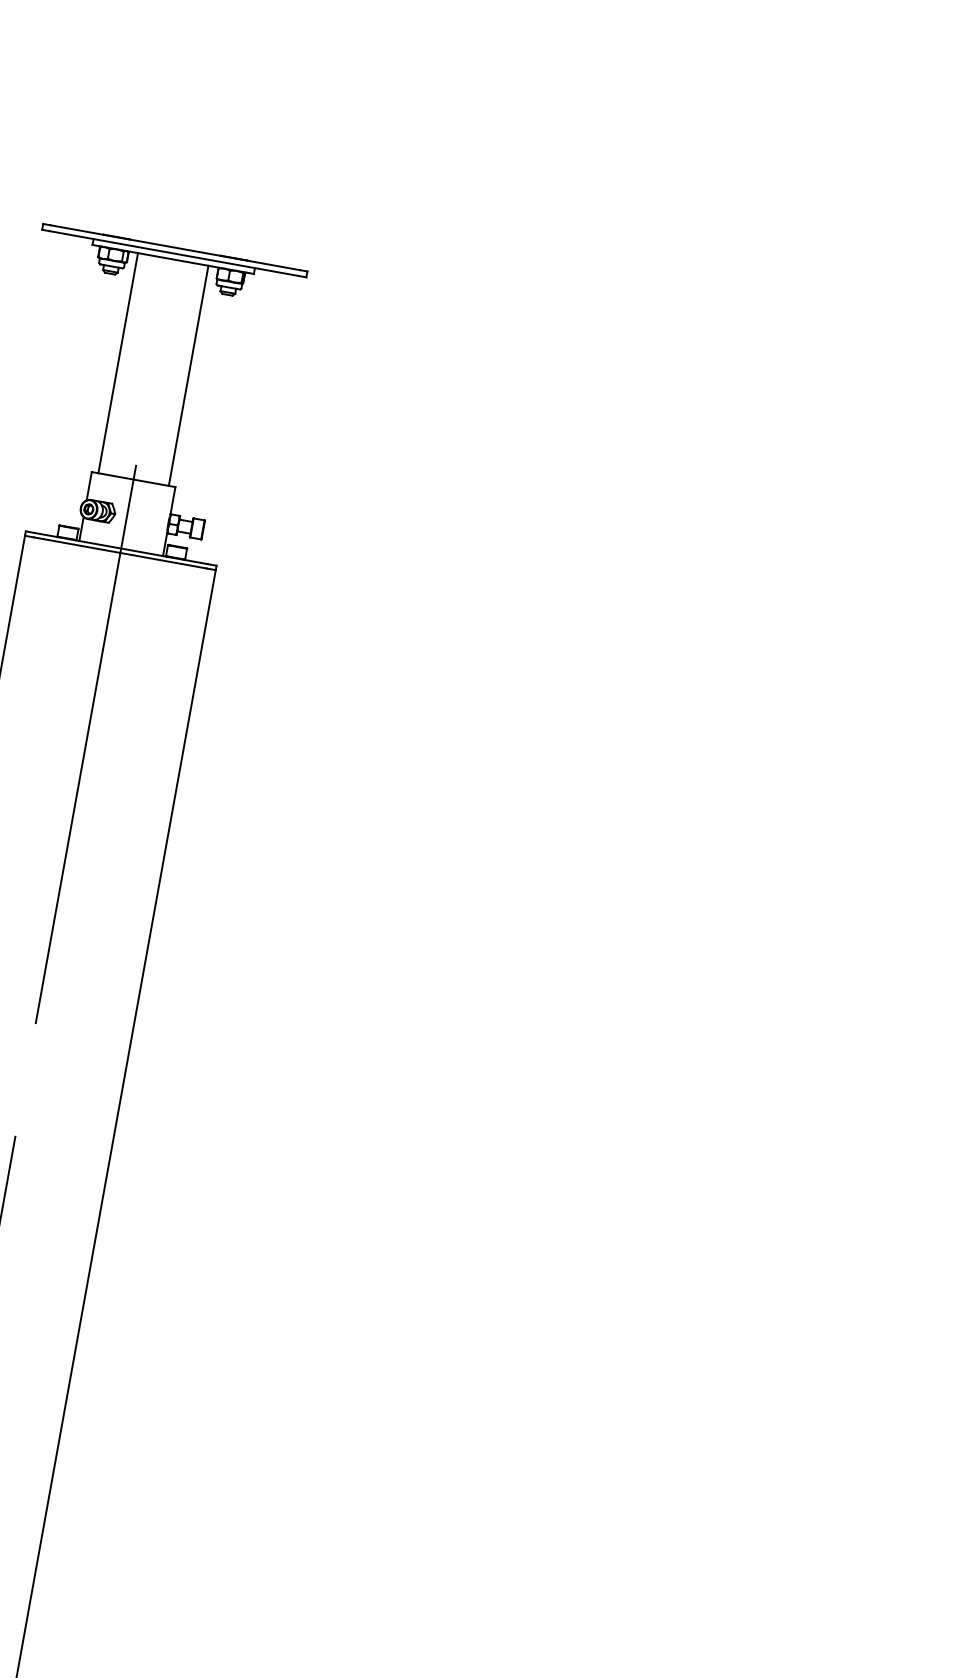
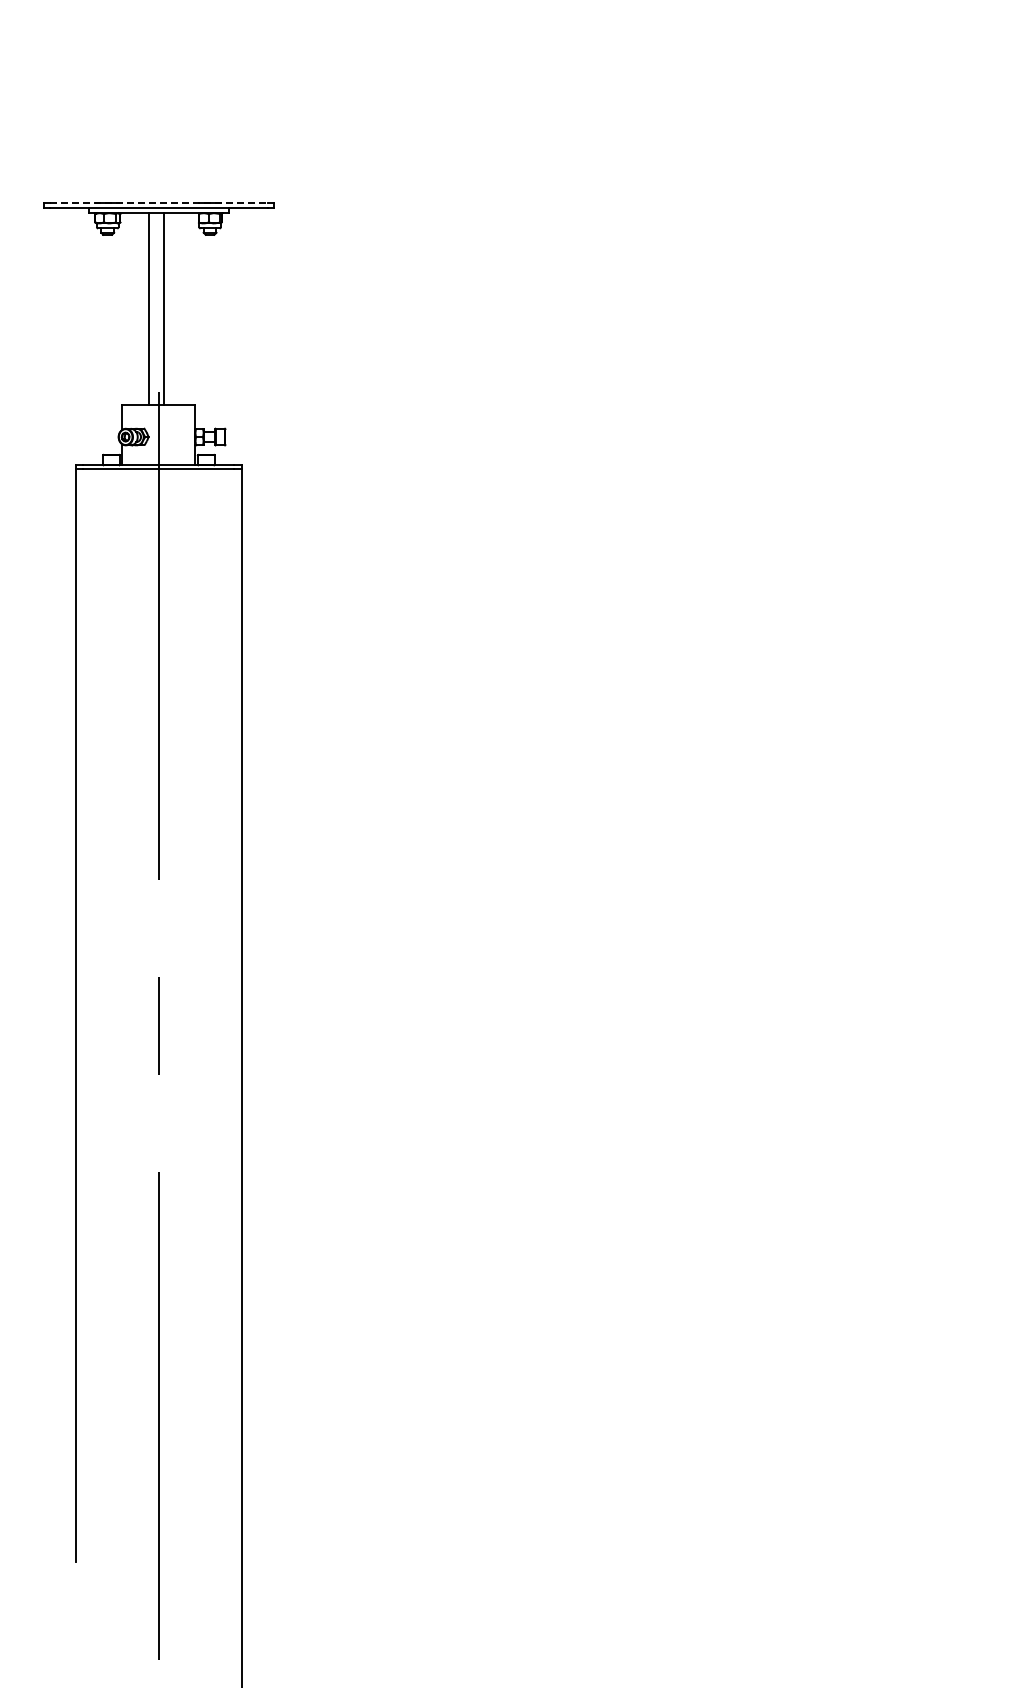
line: (174, 247) -> (158, 202), solid -> dashed
line: (118, 363) -> (164, 309), moved
line: (188, 376) -> (148, 309), moved

